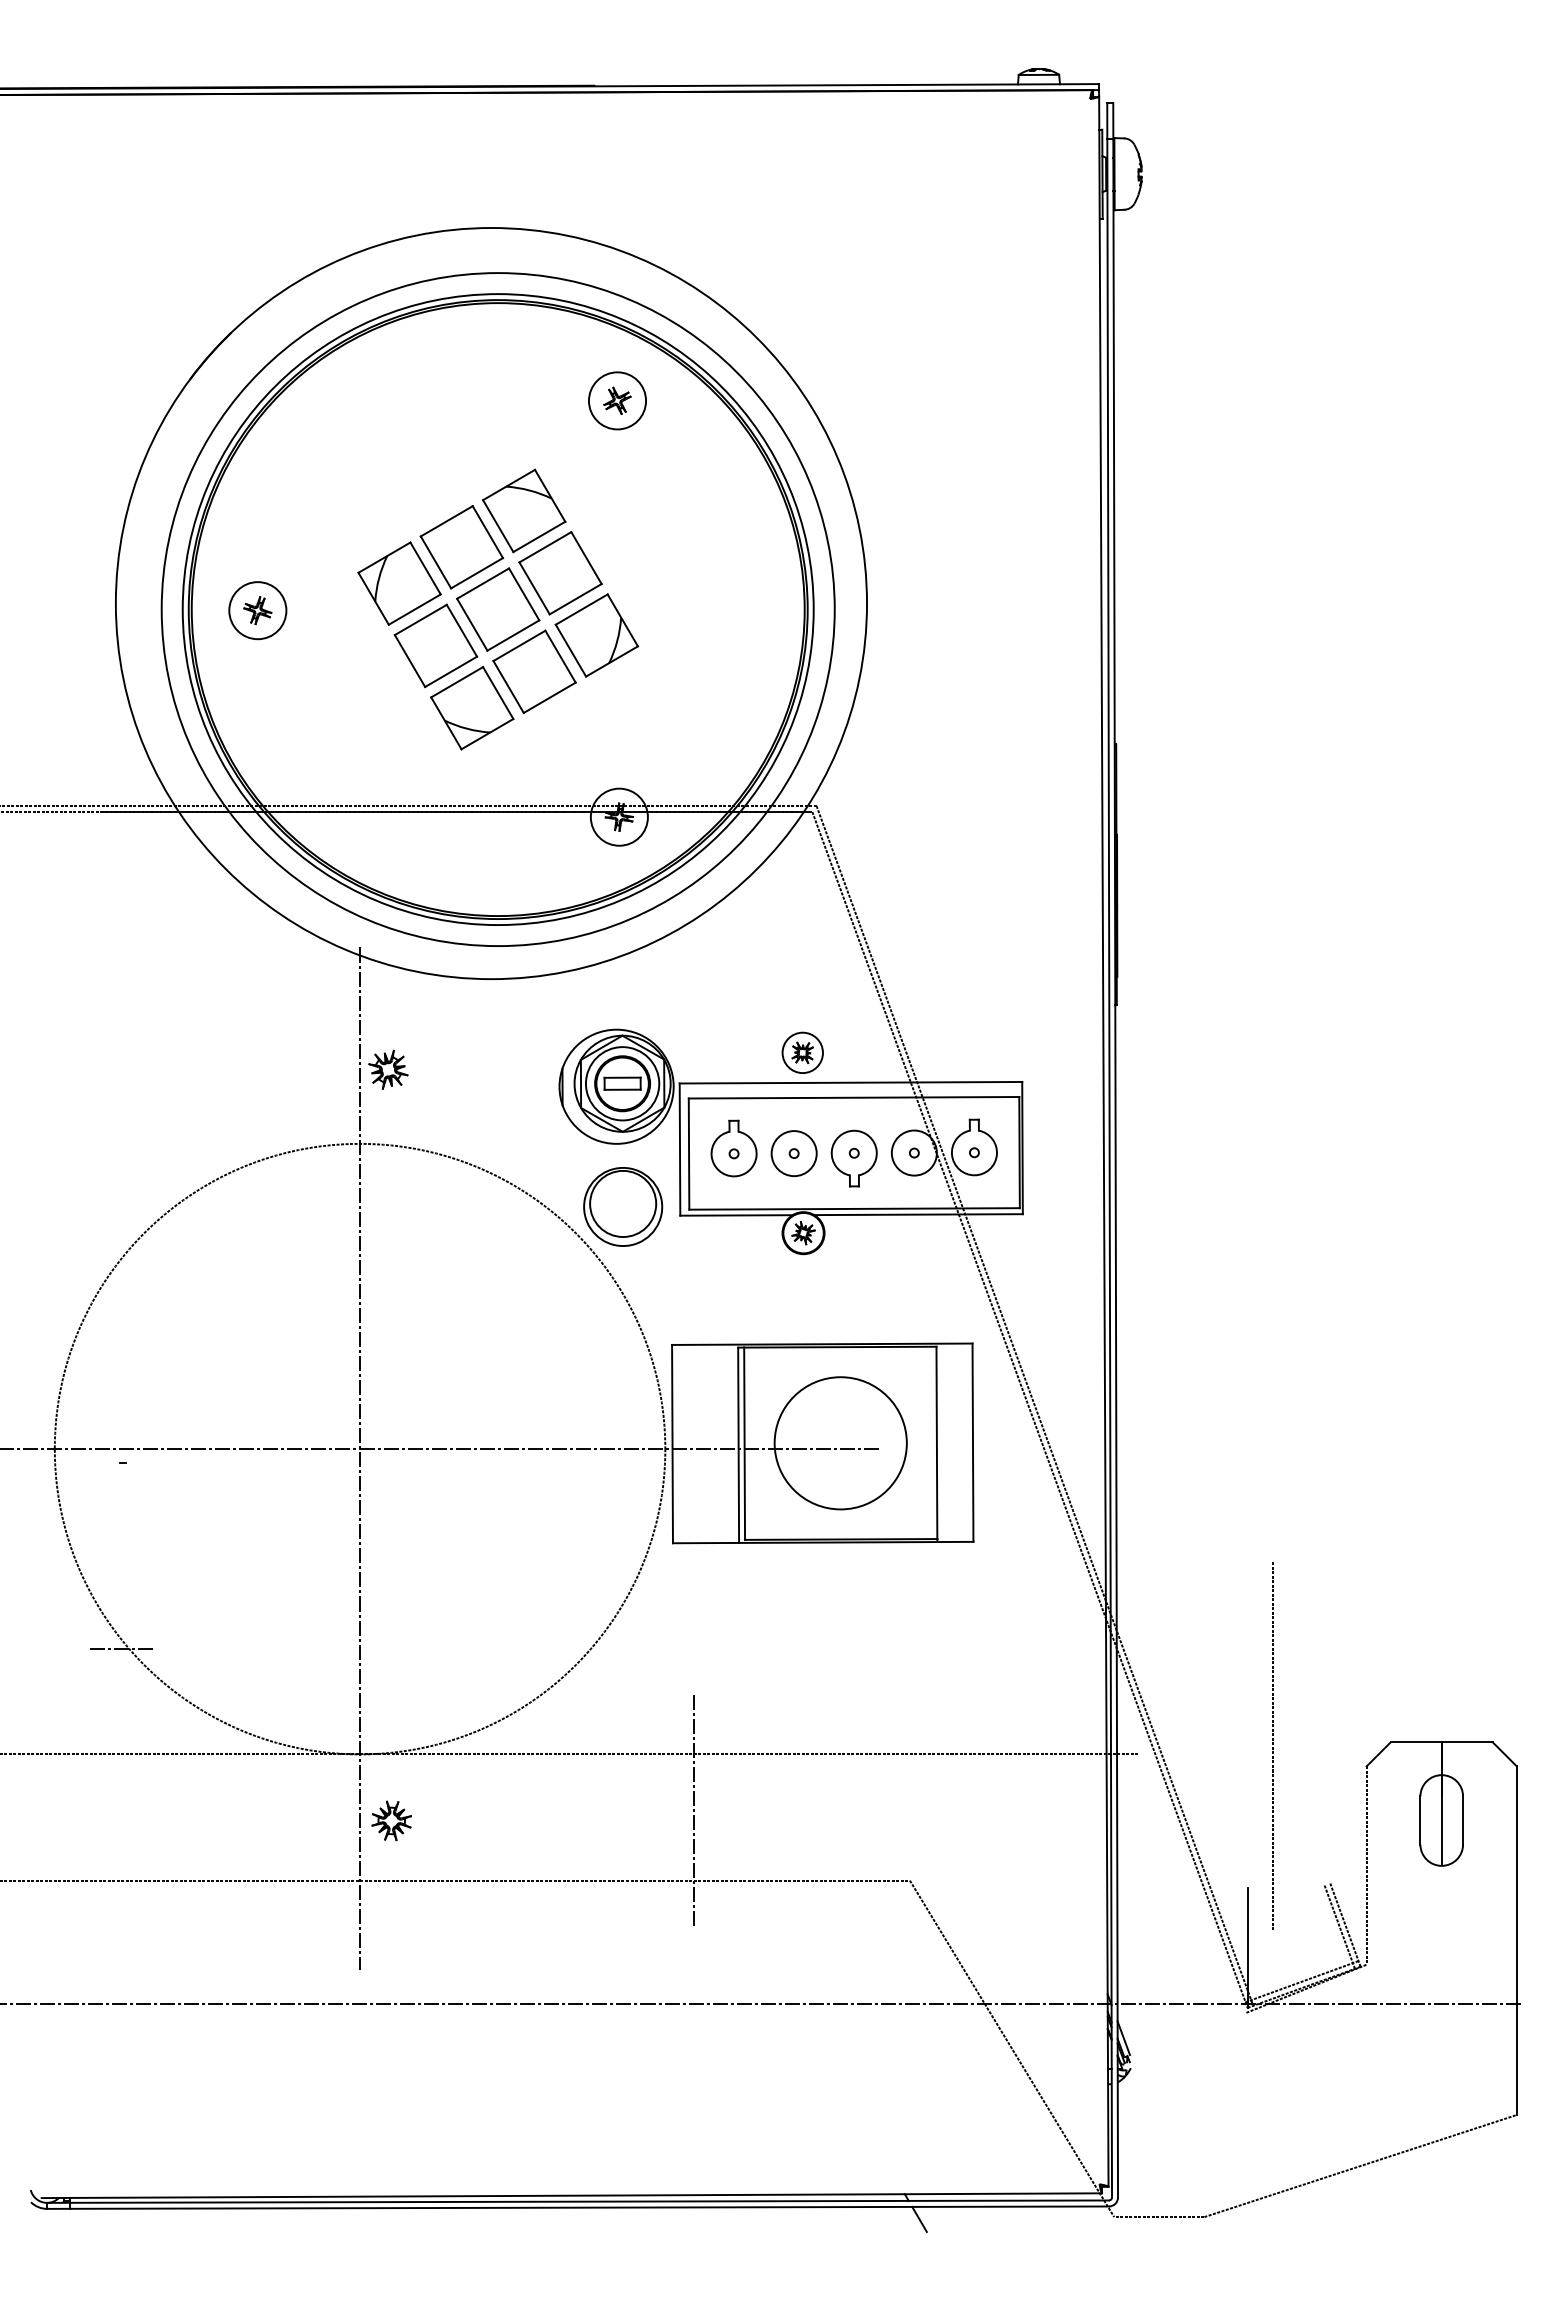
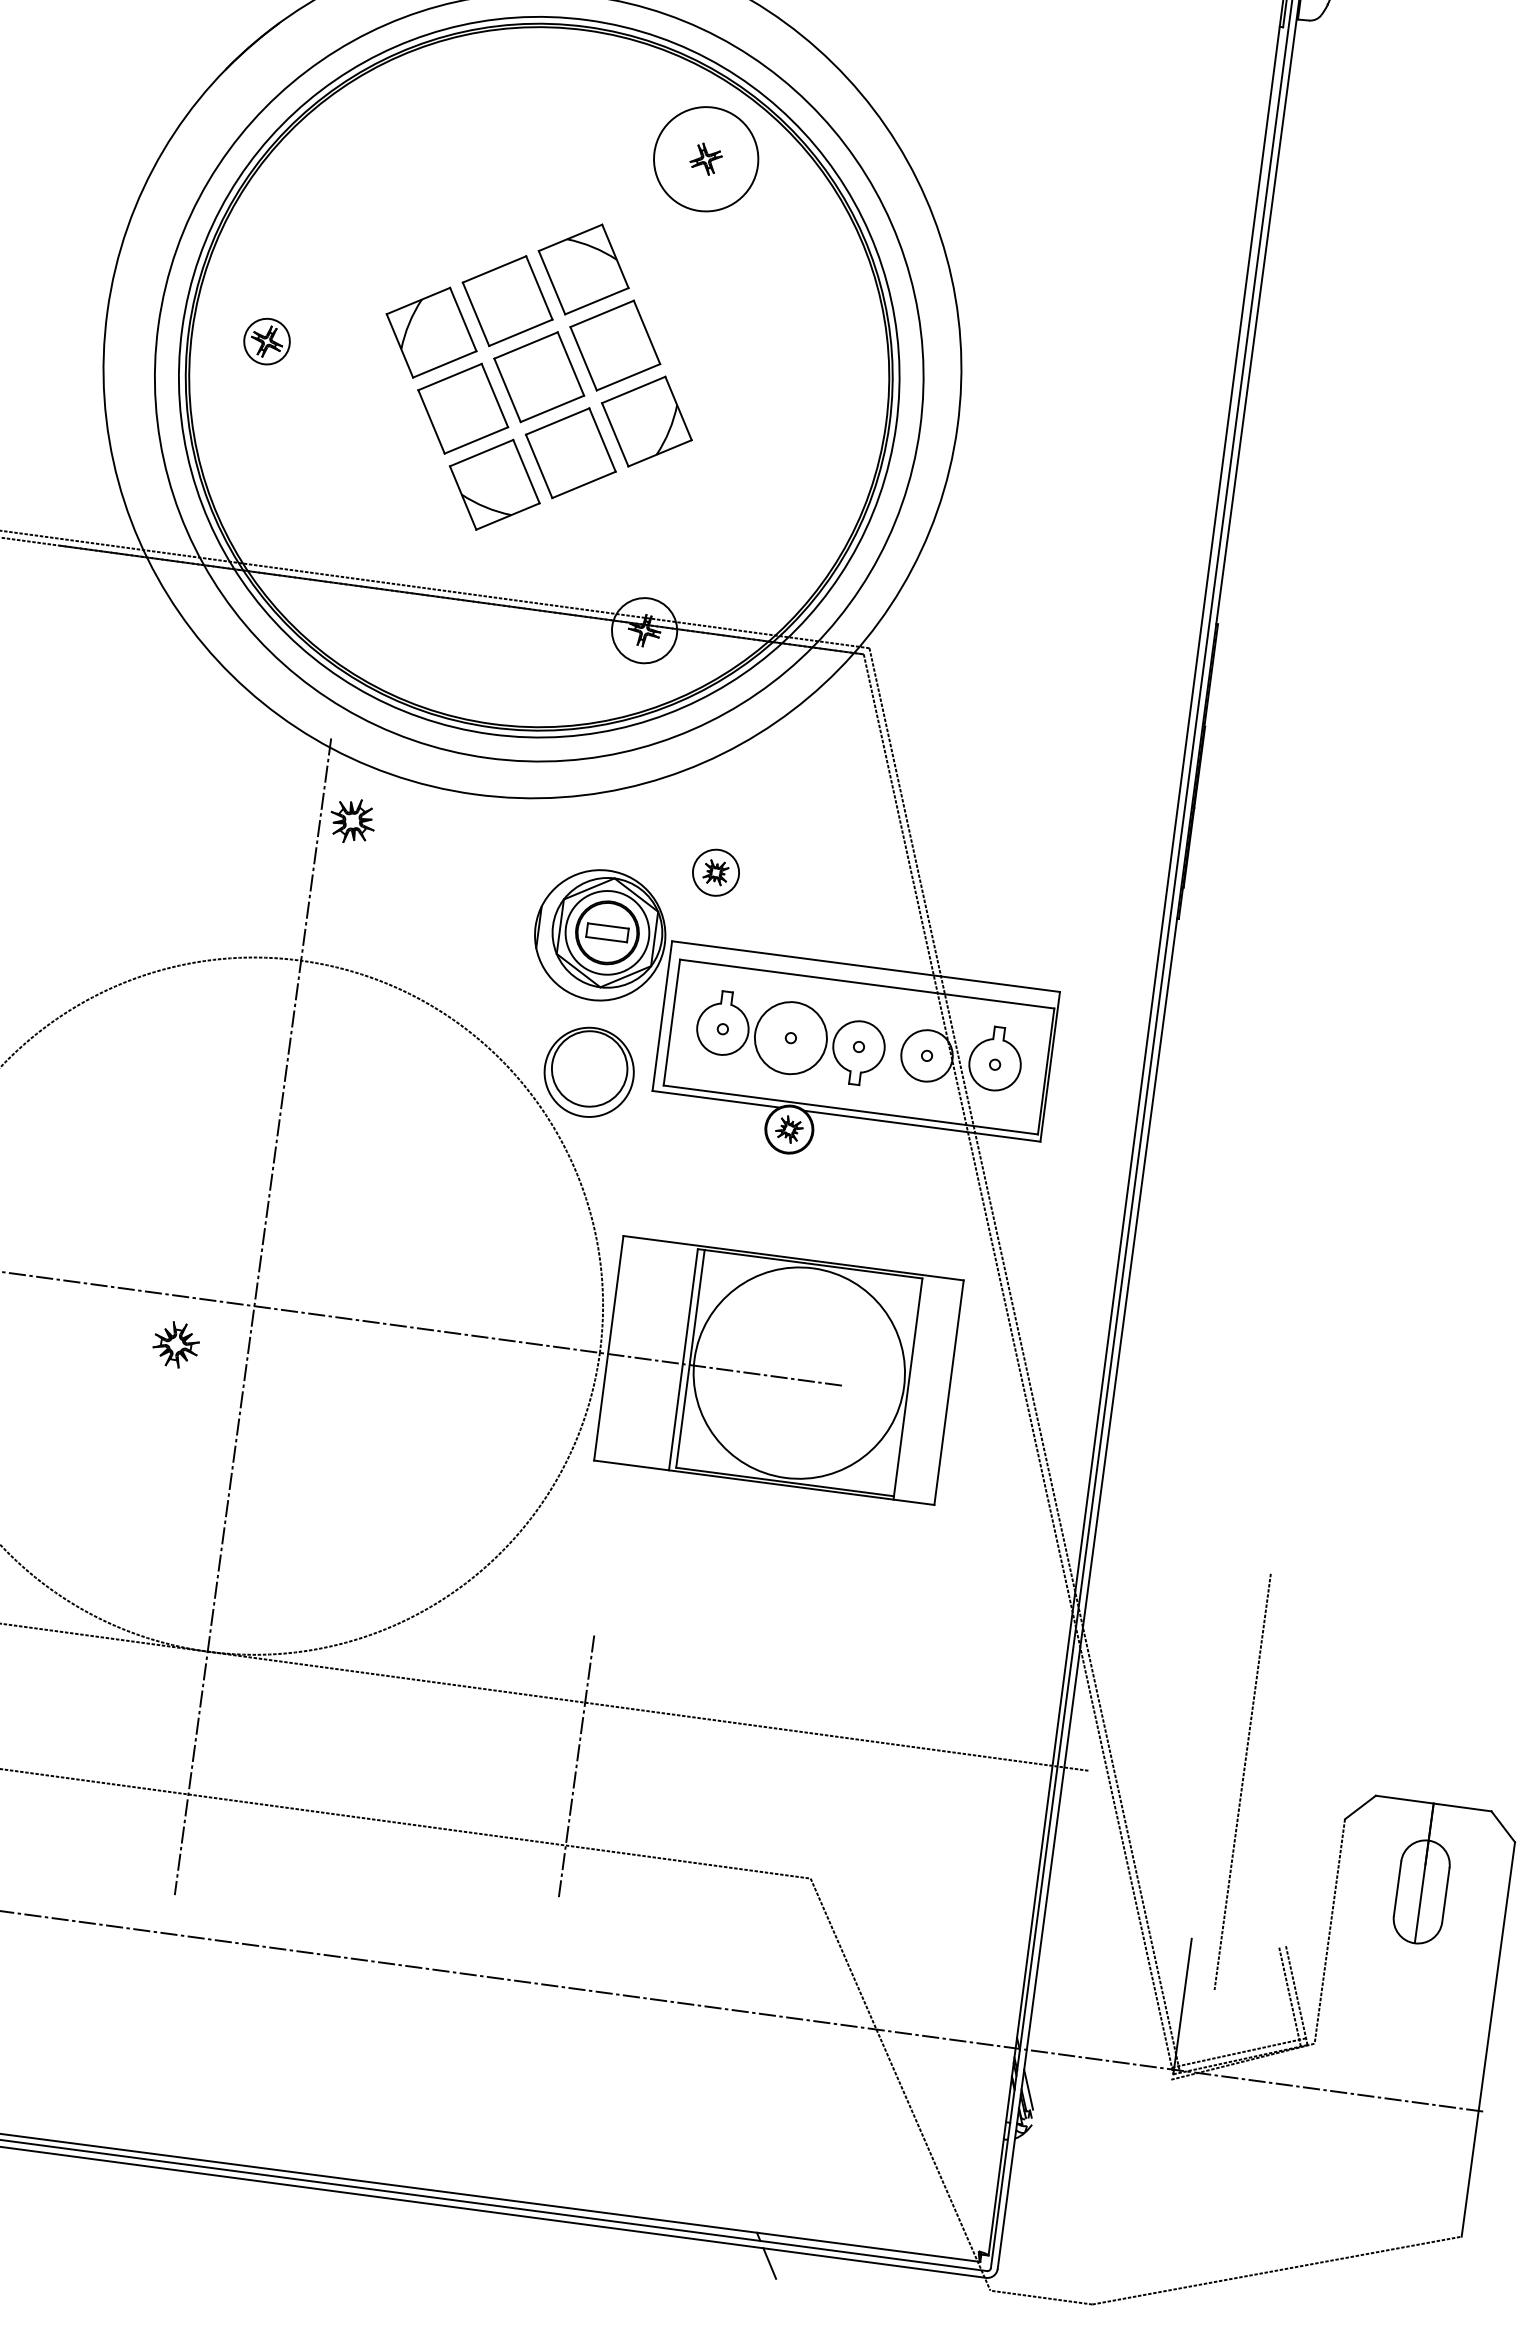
circle: (617, 400) -> (706, 158), size x1.6
circle: (257, 610) -> (266, 341), size x0.7
part: (802, 1052) -> (715, 872), moved
part: (388, 1069) -> (352, 820), moved
circle: (793, 1153) -> (790, 1037), size x1.4
circle: (840, 1443) -> (798, 1373), size x1.4
part: (391, 1820) -> (176, 1344), moved

